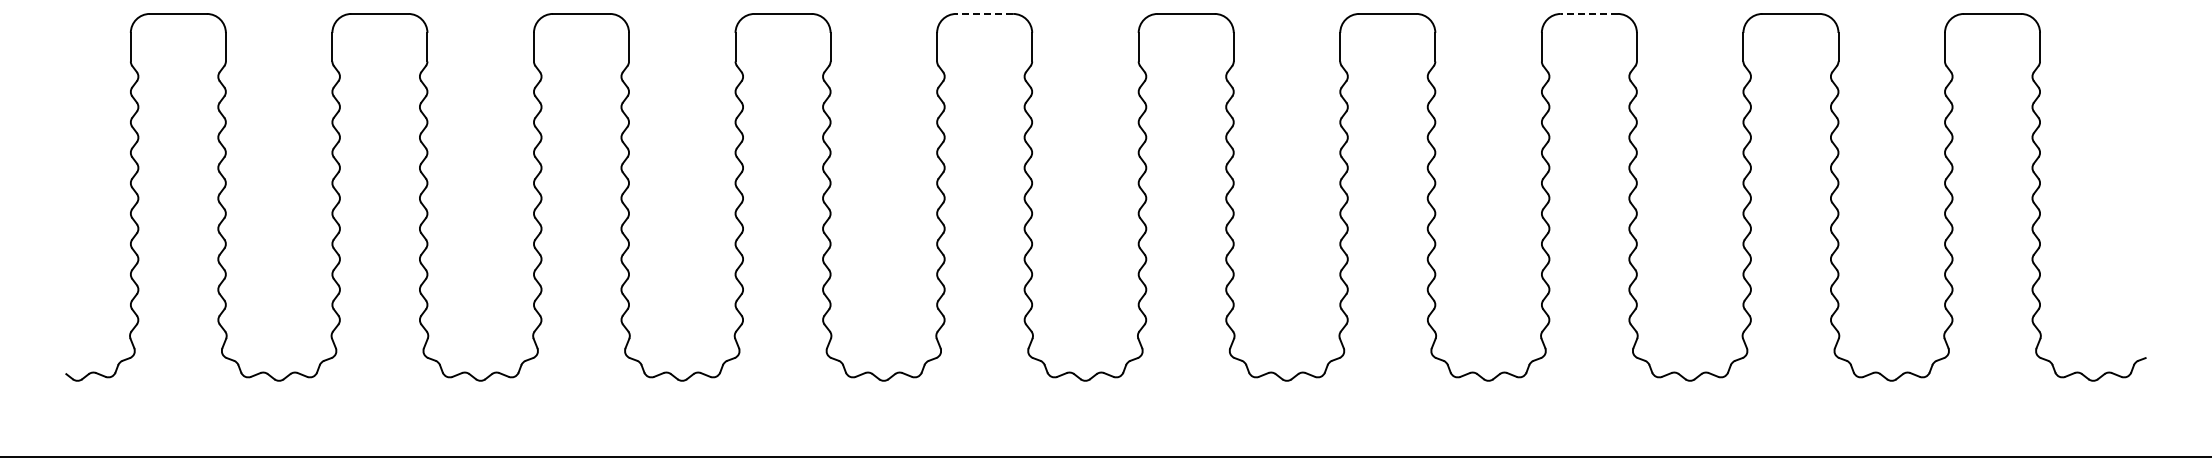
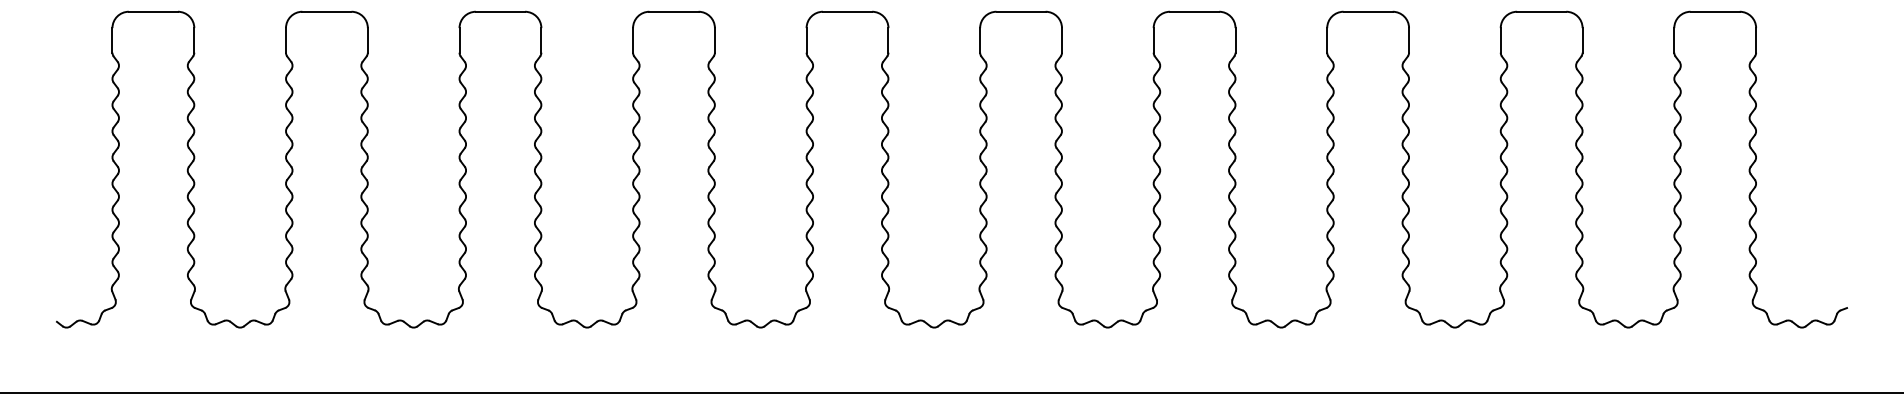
line: (984, 13) -> (847, 11), dashed -> solid
line: (1589, 13) -> (1368, 11), dashed -> solid

